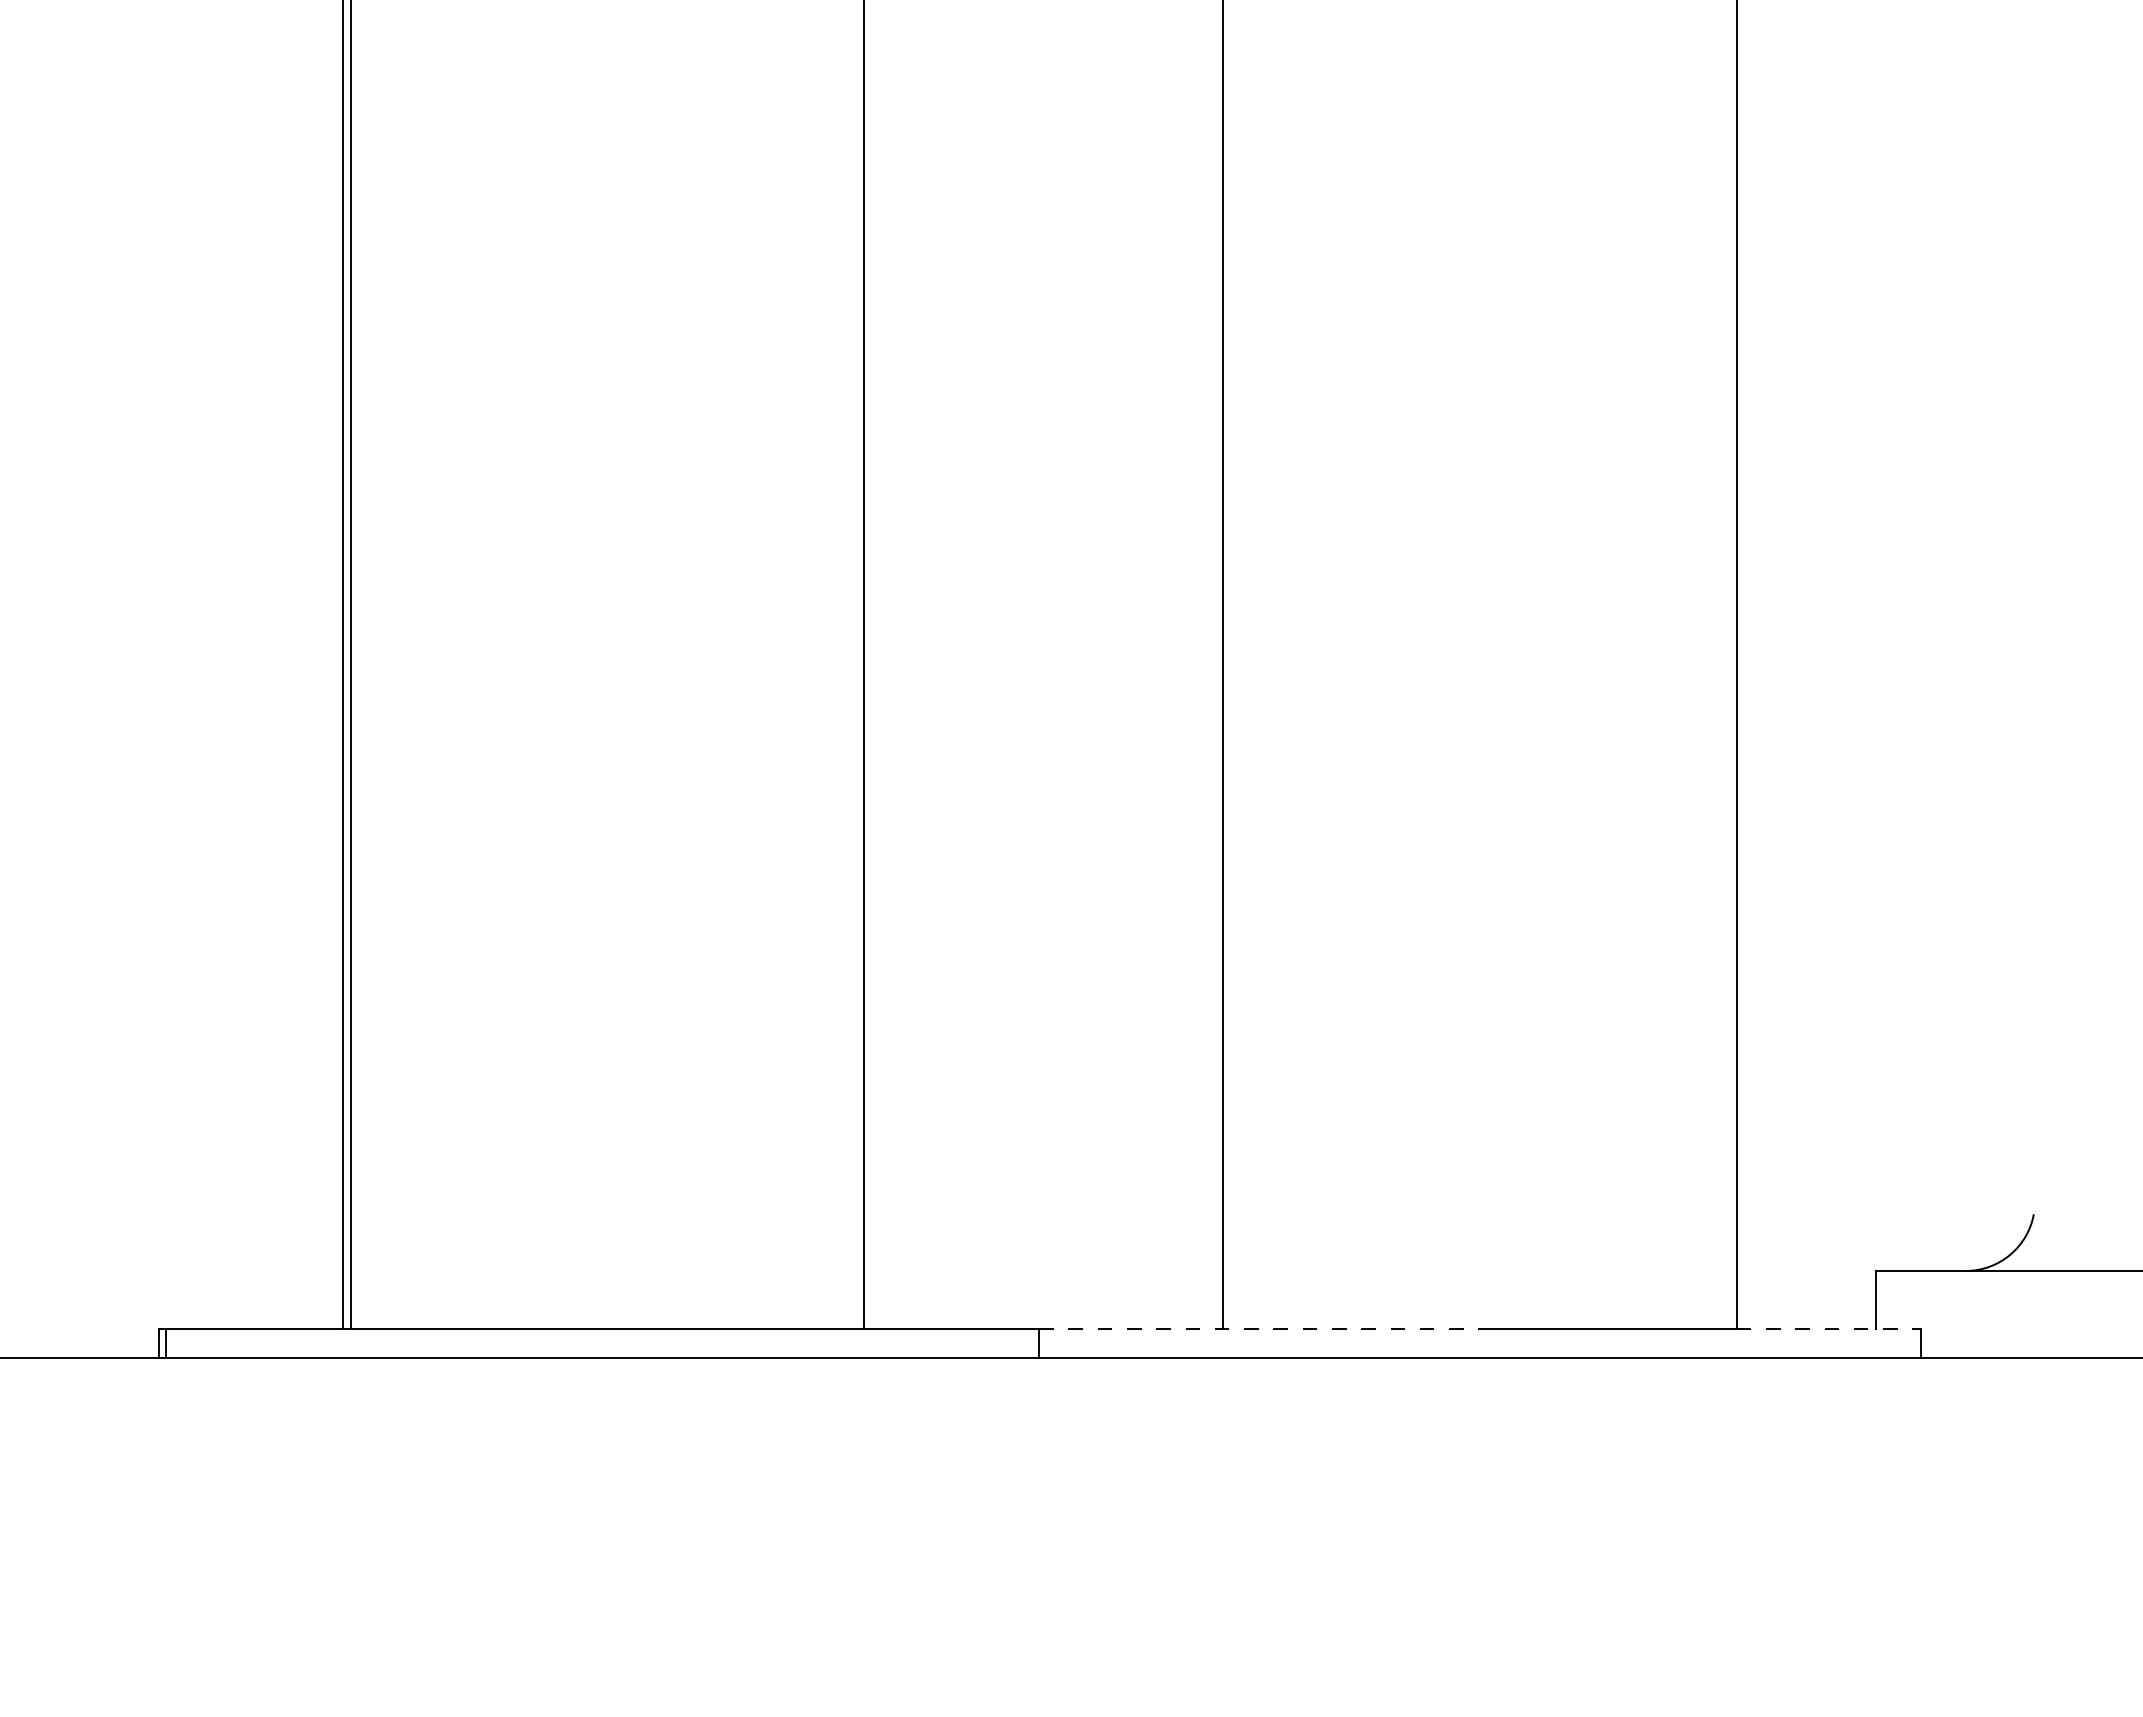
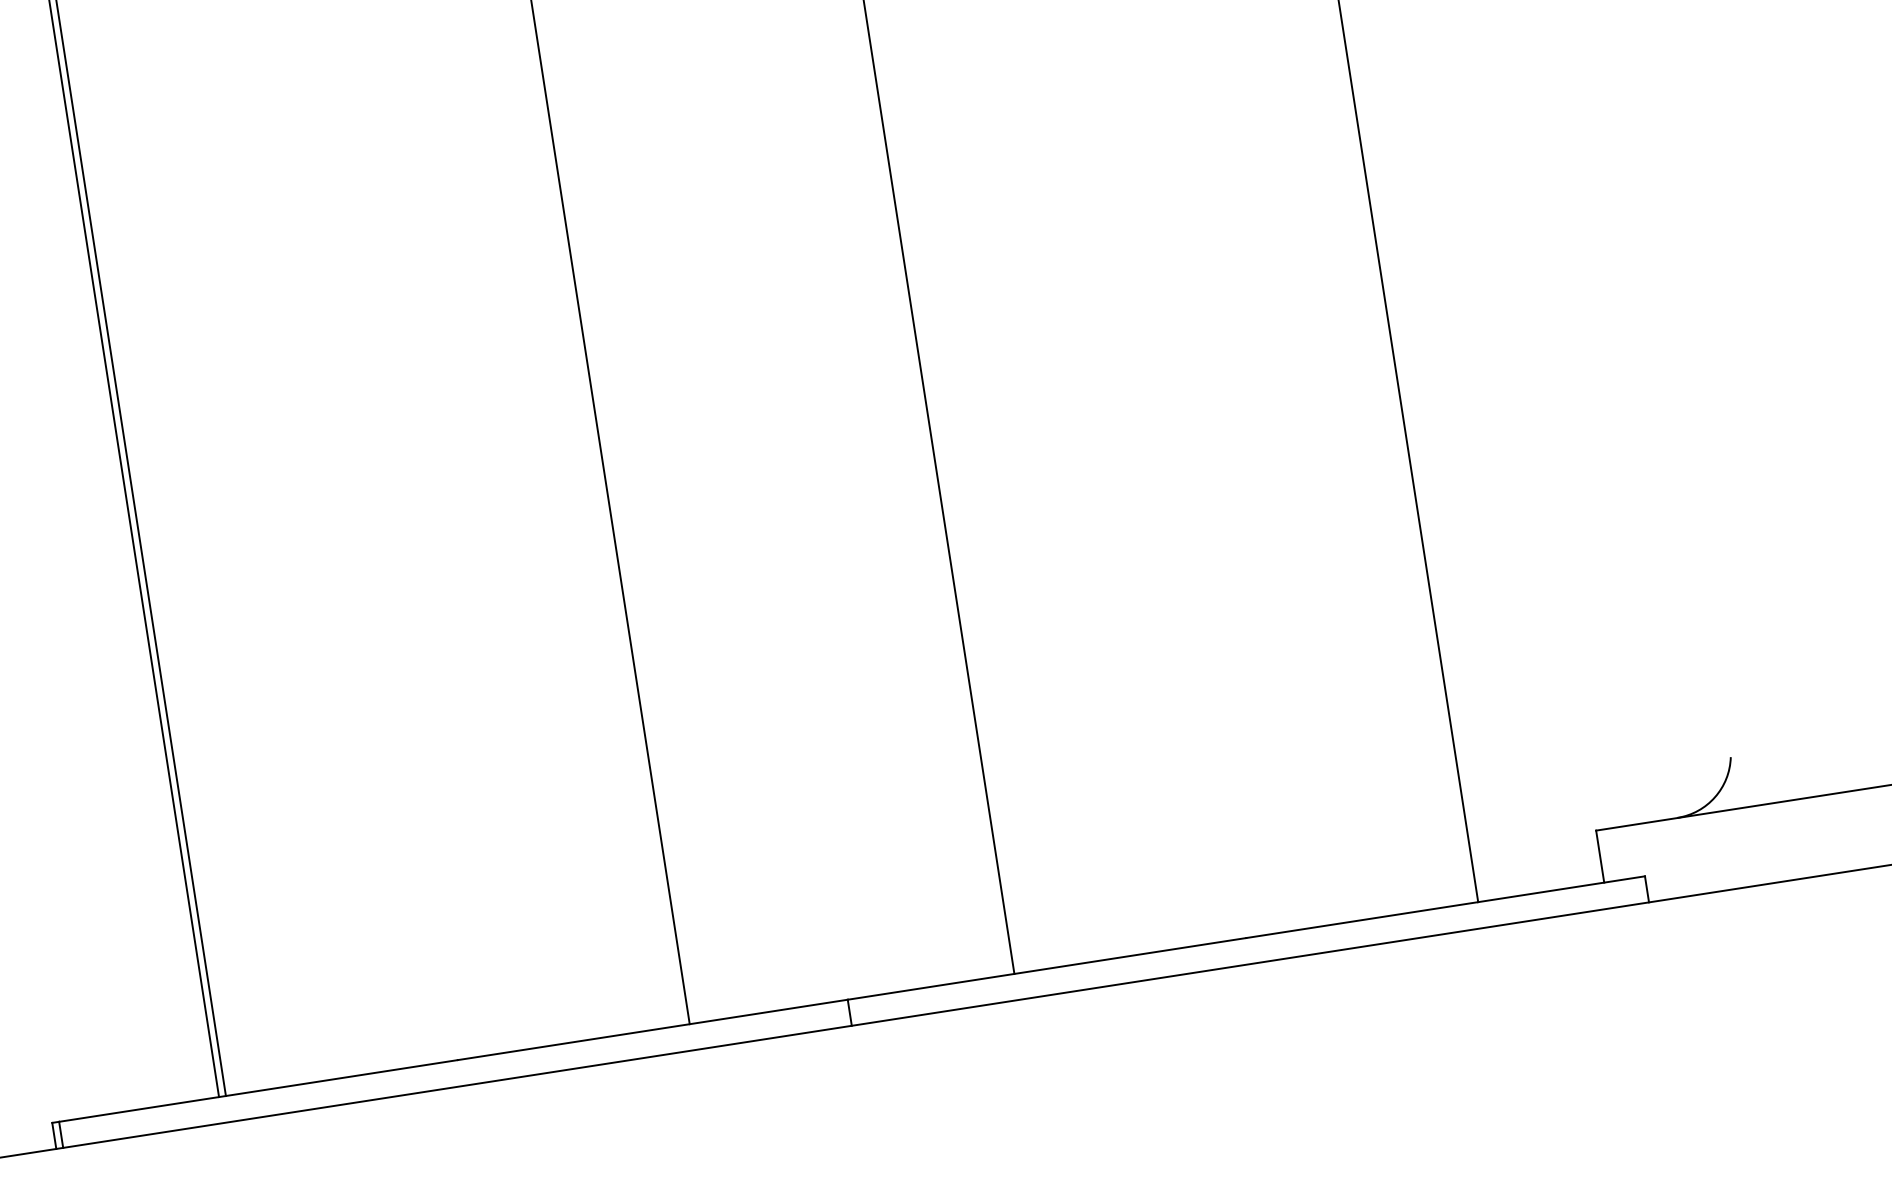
line: (1260, 1328) -> (1047, 968), dashed -> solid
line: (1829, 1328) -> (1562, 888), dashed -> solid

